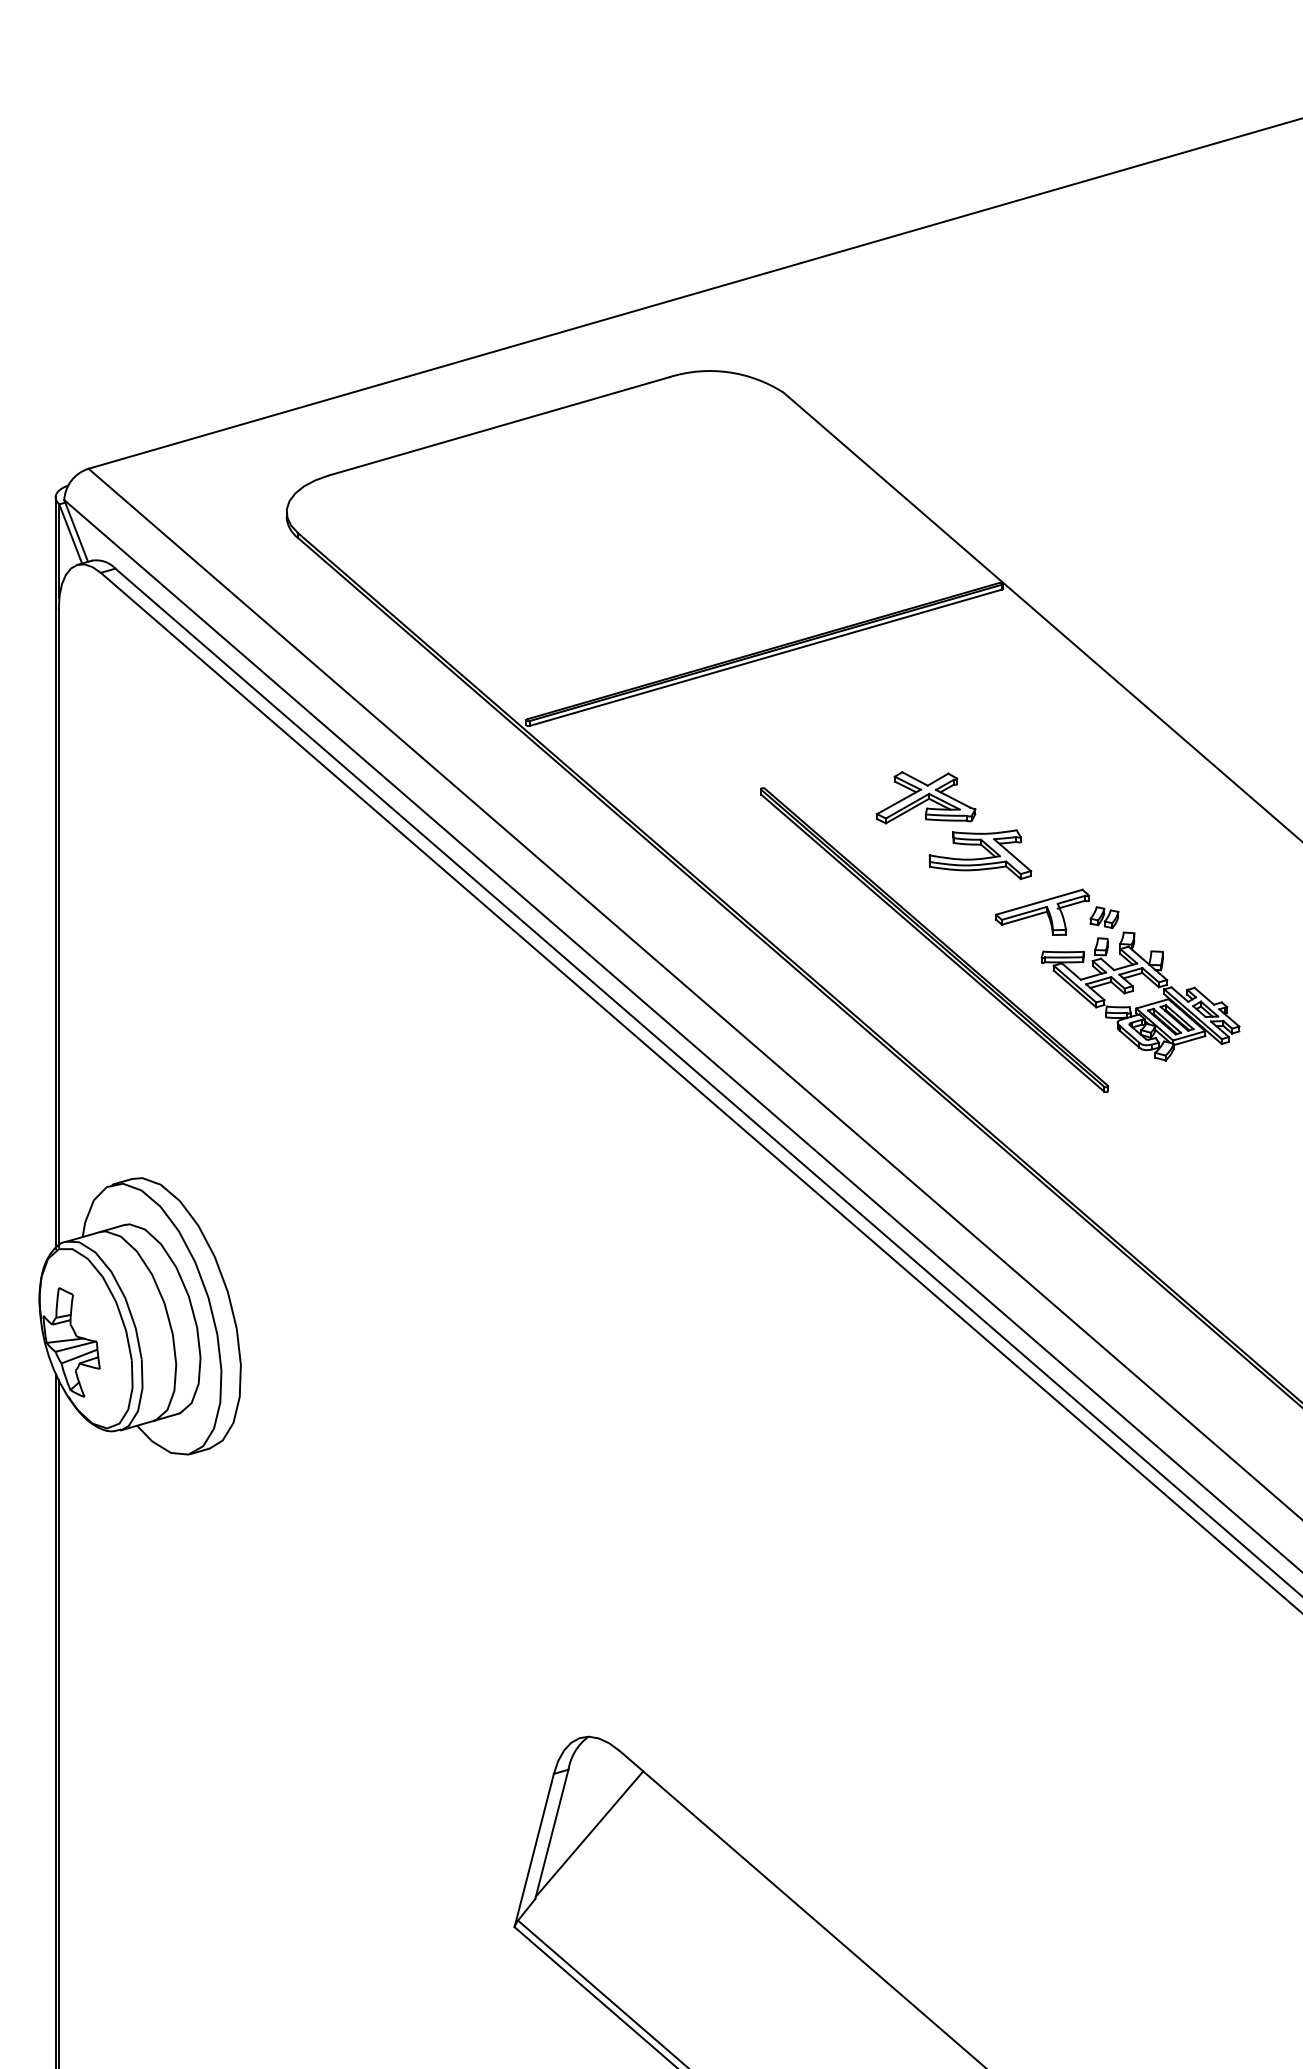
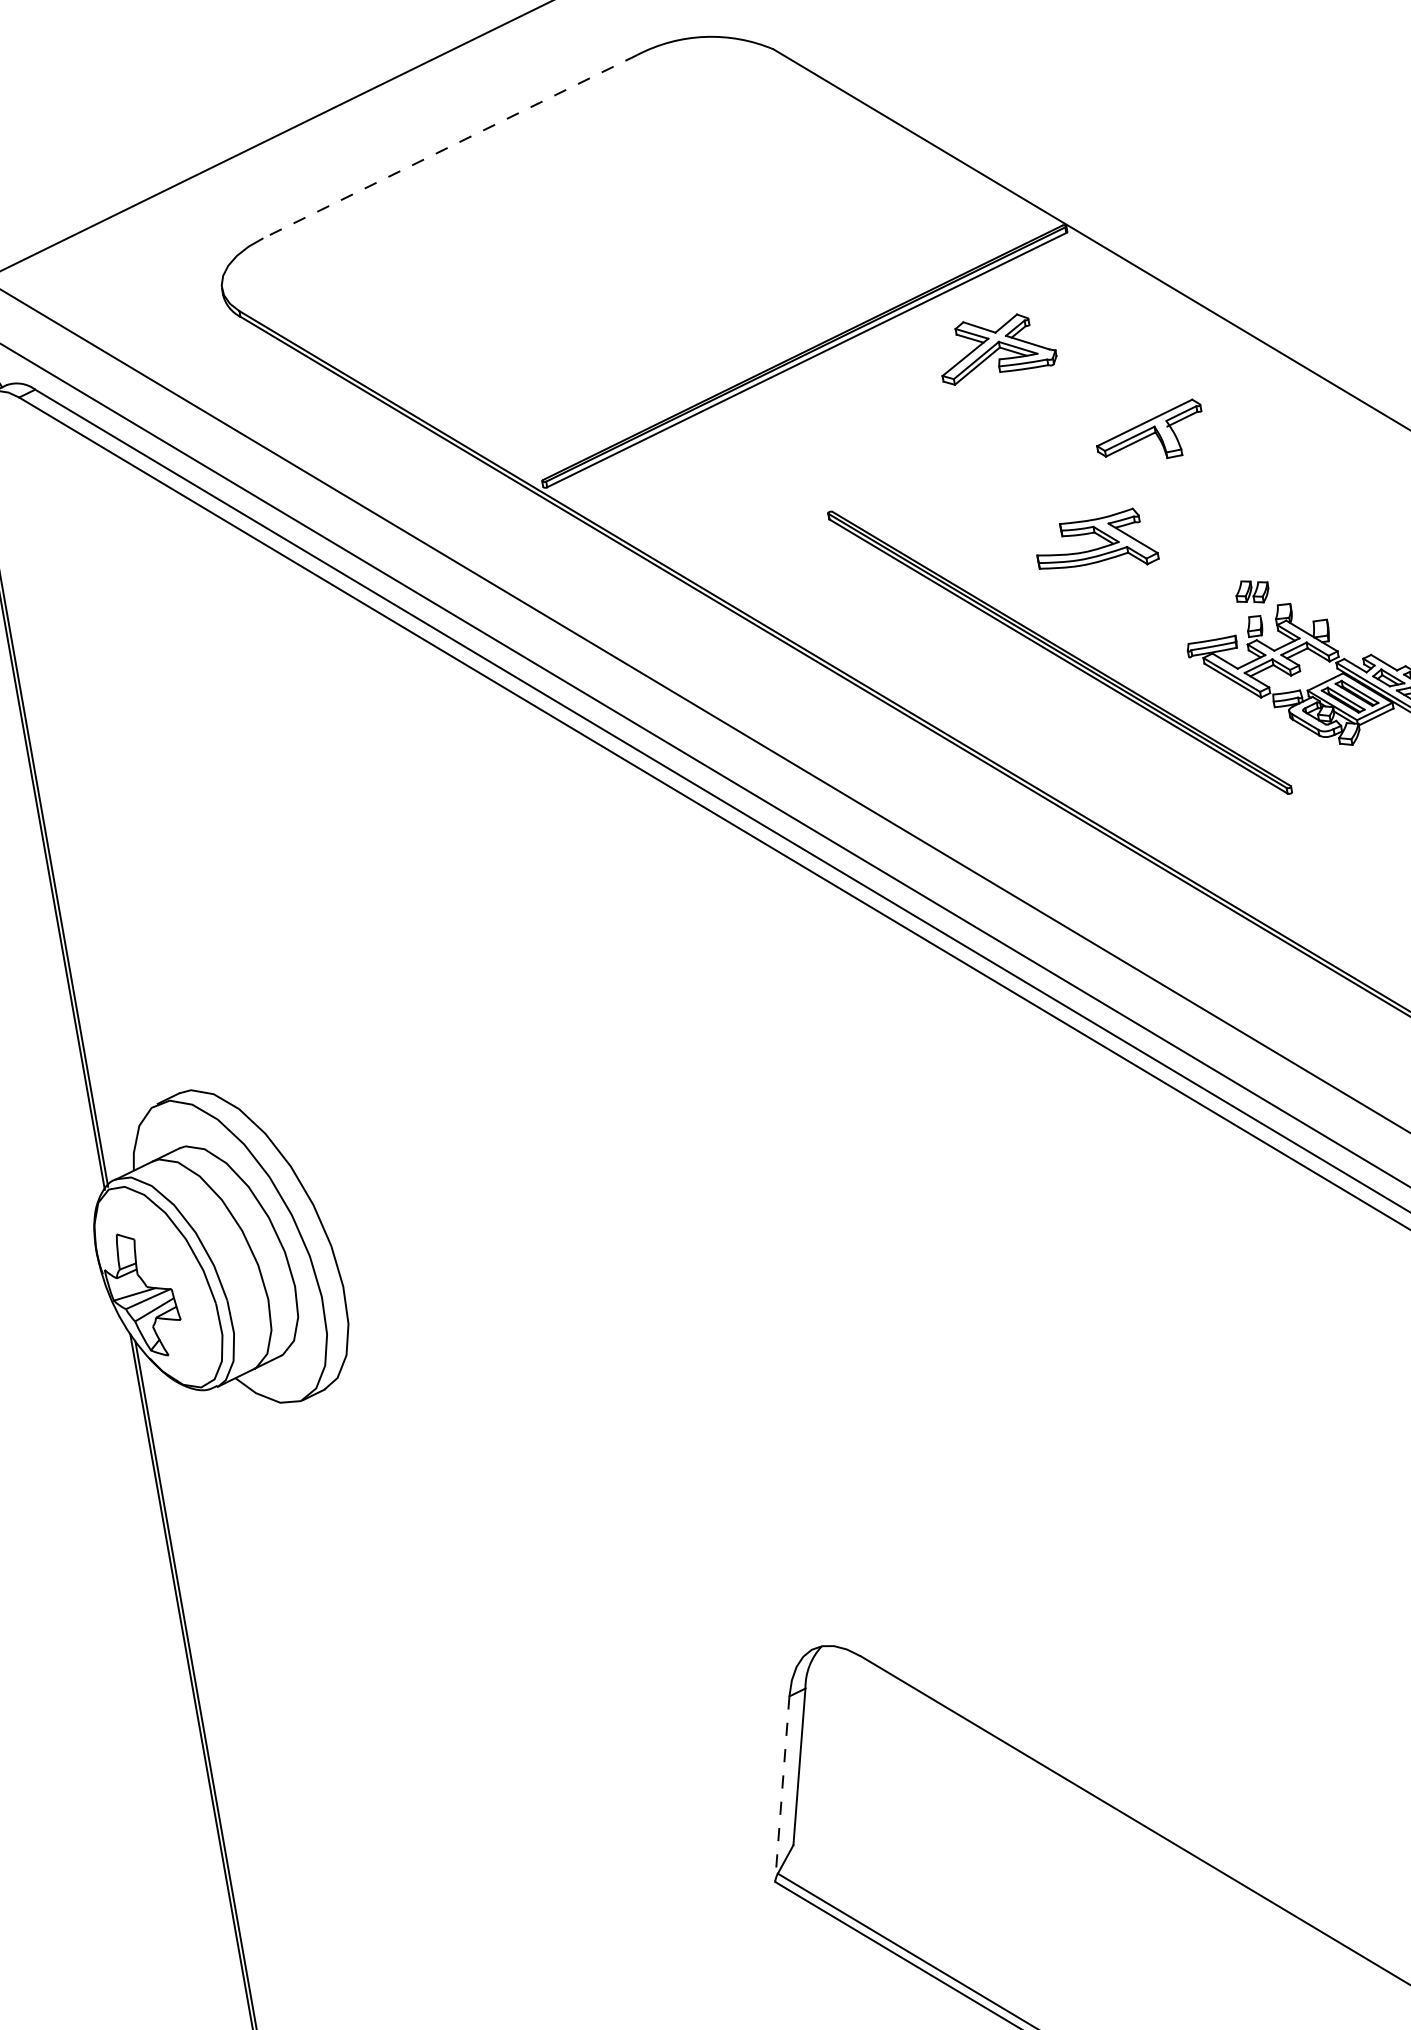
line: (498, 426) -> (450, 146), solid -> dashed
part: (925, 797) -> (995, 346), moved
part: (1042, 911) -> (1150, 432), moved
line: (589, 1833) -> (842, 1758), removed
line: (534, 1851) -> (782, 1790), solid -> dashed

